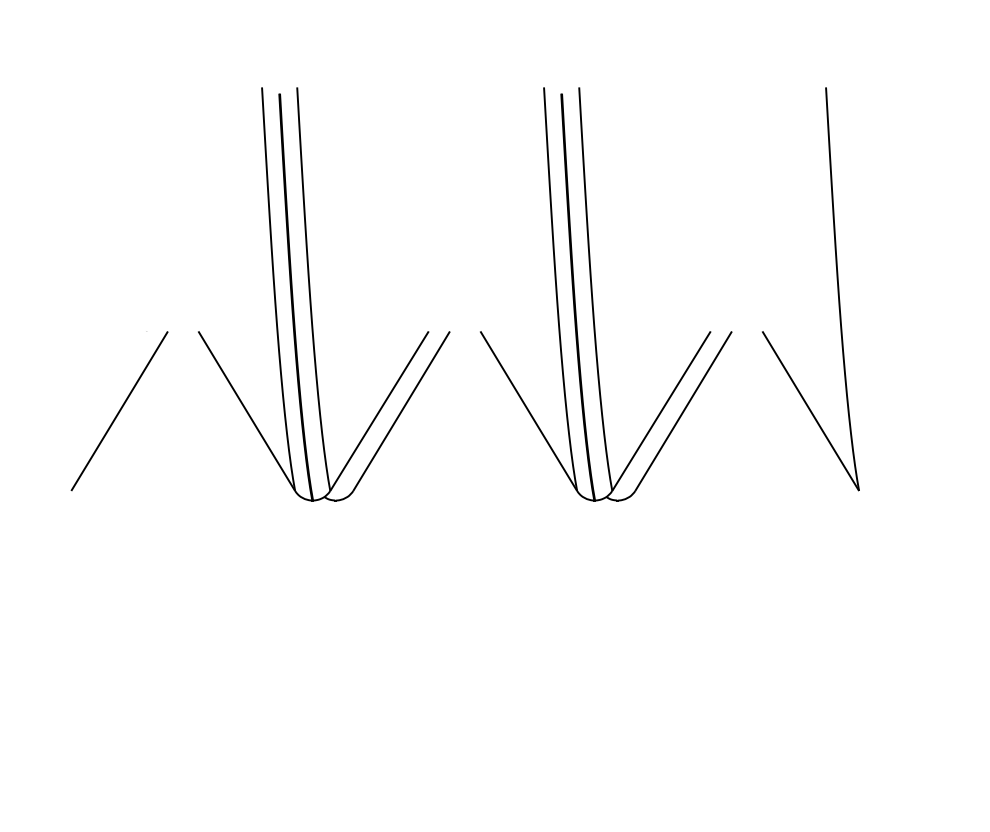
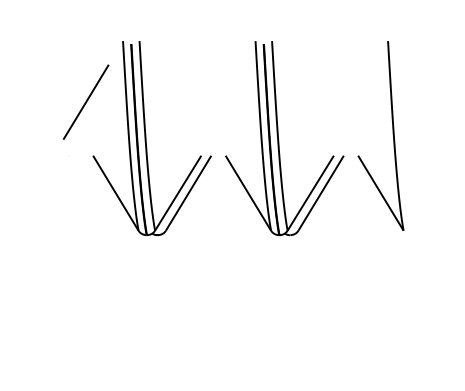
line: (118, 409) -> (85, 101), moved

